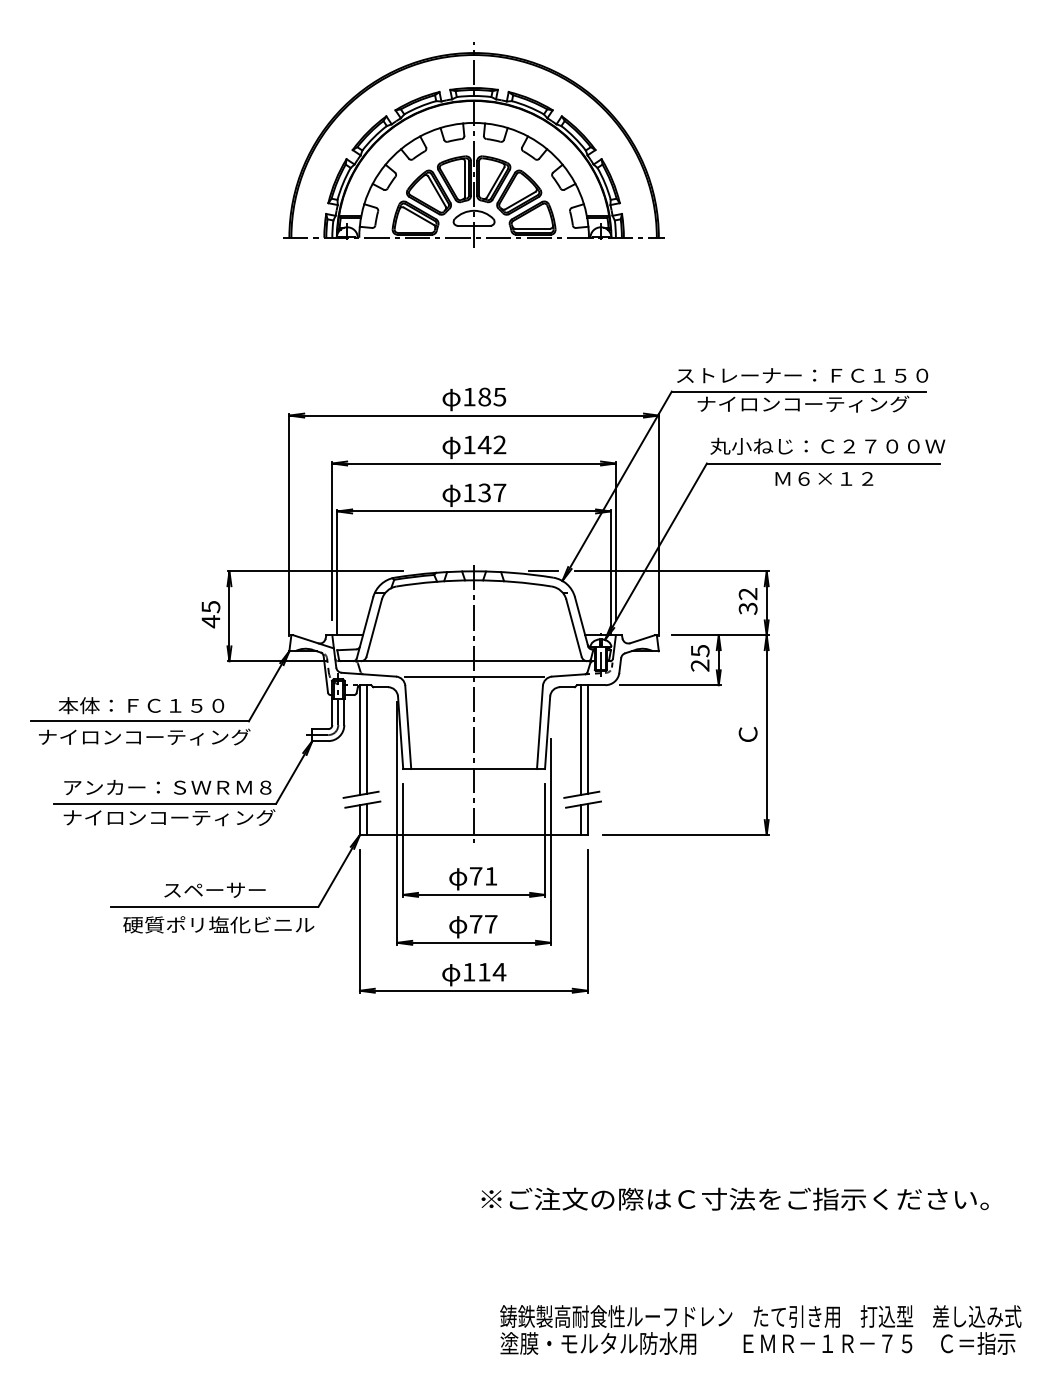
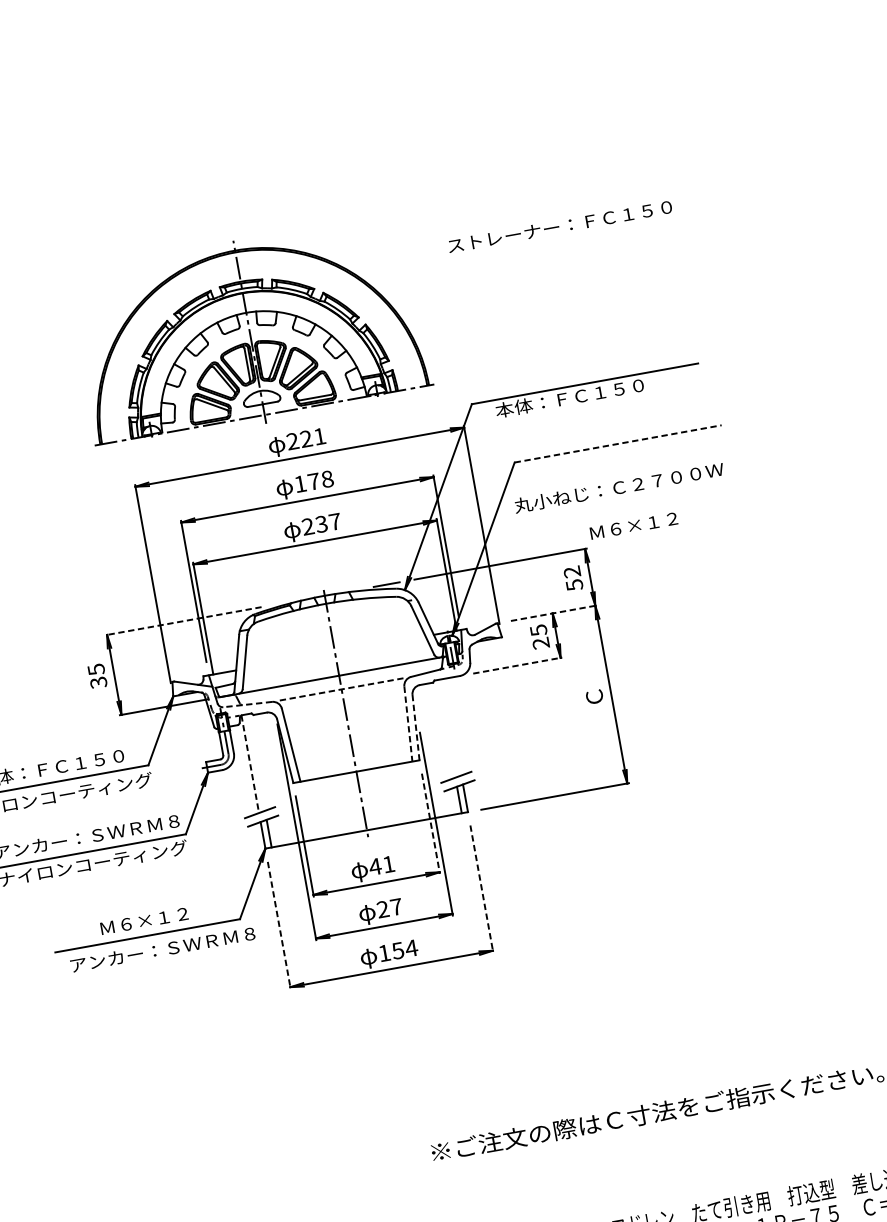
part: (473, 144) -> (249, 332), moved
text: (802, 375) -> (560, 226), moved
text: (484, 396) -> (306, 438), 185 -> 221
text: (802, 403) -> (590, 393), ナイロンコーティング -> 本体：ＦＣ１５０
text: (491, 444) -> (319, 480), 142 -> 178
text: (827, 445) -> (618, 486), moved
line: (823, 463) -> (618, 443), solid -> dashed
text: (824, 478) -> (634, 525), moved
text: (469, 492) -> (308, 526), 137 -> 237
line: (315, 571) -> (183, 621), solid -> dashed
text: (747, 608) -> (573, 585), 32 -> 52
text: (210, 621) -> (98, 682), 45 -> 35
line: (720, 635) -> (554, 613), solid -> dashed
line: (368, 674) -> (247, 704), solid -> dashed
line: (473, 676) -> (341, 689), solid -> dashed
line: (671, 685) -> (518, 665), solid -> dashed
line: (539, 727) -> (407, 724), solid -> dashed
line: (547, 733) -> (416, 728), solid -> dashed
line: (366, 739) -> (255, 762), removed
line: (587, 739) -> (452, 727), removed
line: (359, 740) -> (249, 764), solid -> dashed
line: (580, 740) -> (446, 729), removed
line: (545, 840) -> (431, 823), solid -> dashed
text: (475, 876) -> (374, 867), 71 -> 41
text: (214, 889) -> (144, 920), スペーサー -> Ｍ６×１２
line: (359, 921) -> (278, 925), solid -> dashed
line: (587, 921) -> (481, 889), solid -> dashed
text: (475, 923) -> (382, 908), 77 -> 27
text: (227, 924) -> (161, 949), 硬質ポリ塩化ビニル -> アンカー：ＳＷＲＭ８
text: (483, 972) -> (397, 951), 114 -> 154

